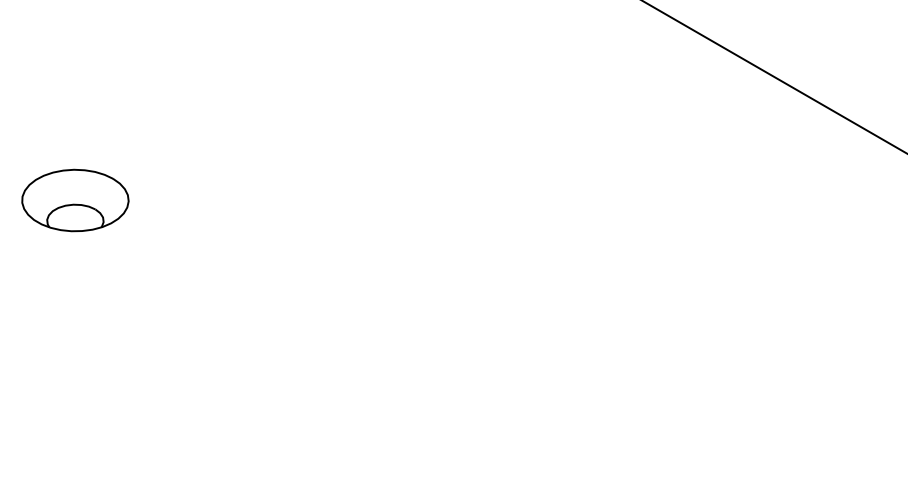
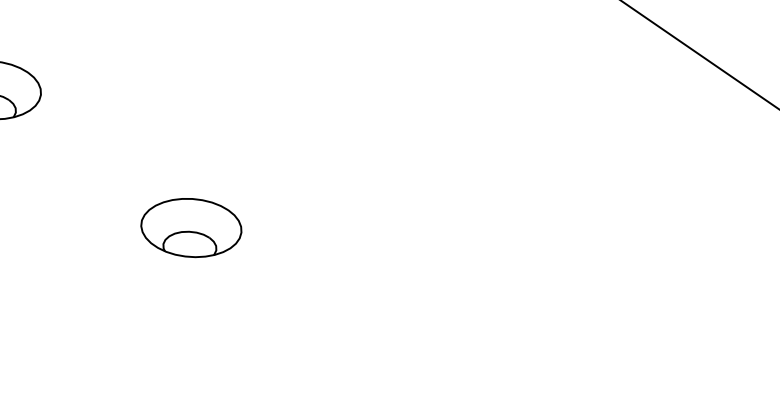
part: (298, 328) -> (191, 227), added

